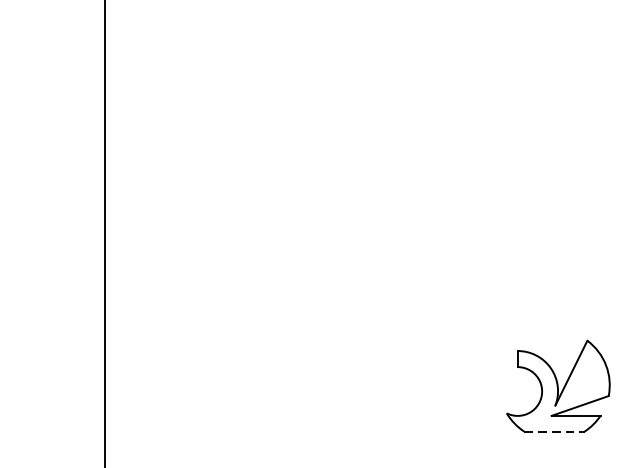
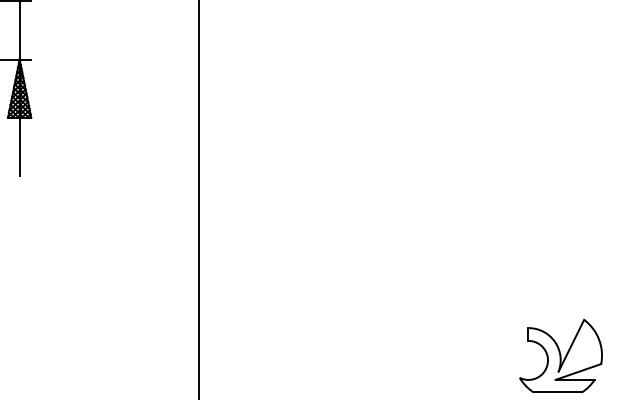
line: (555, 431) -> (558, 392), dashed -> solid

